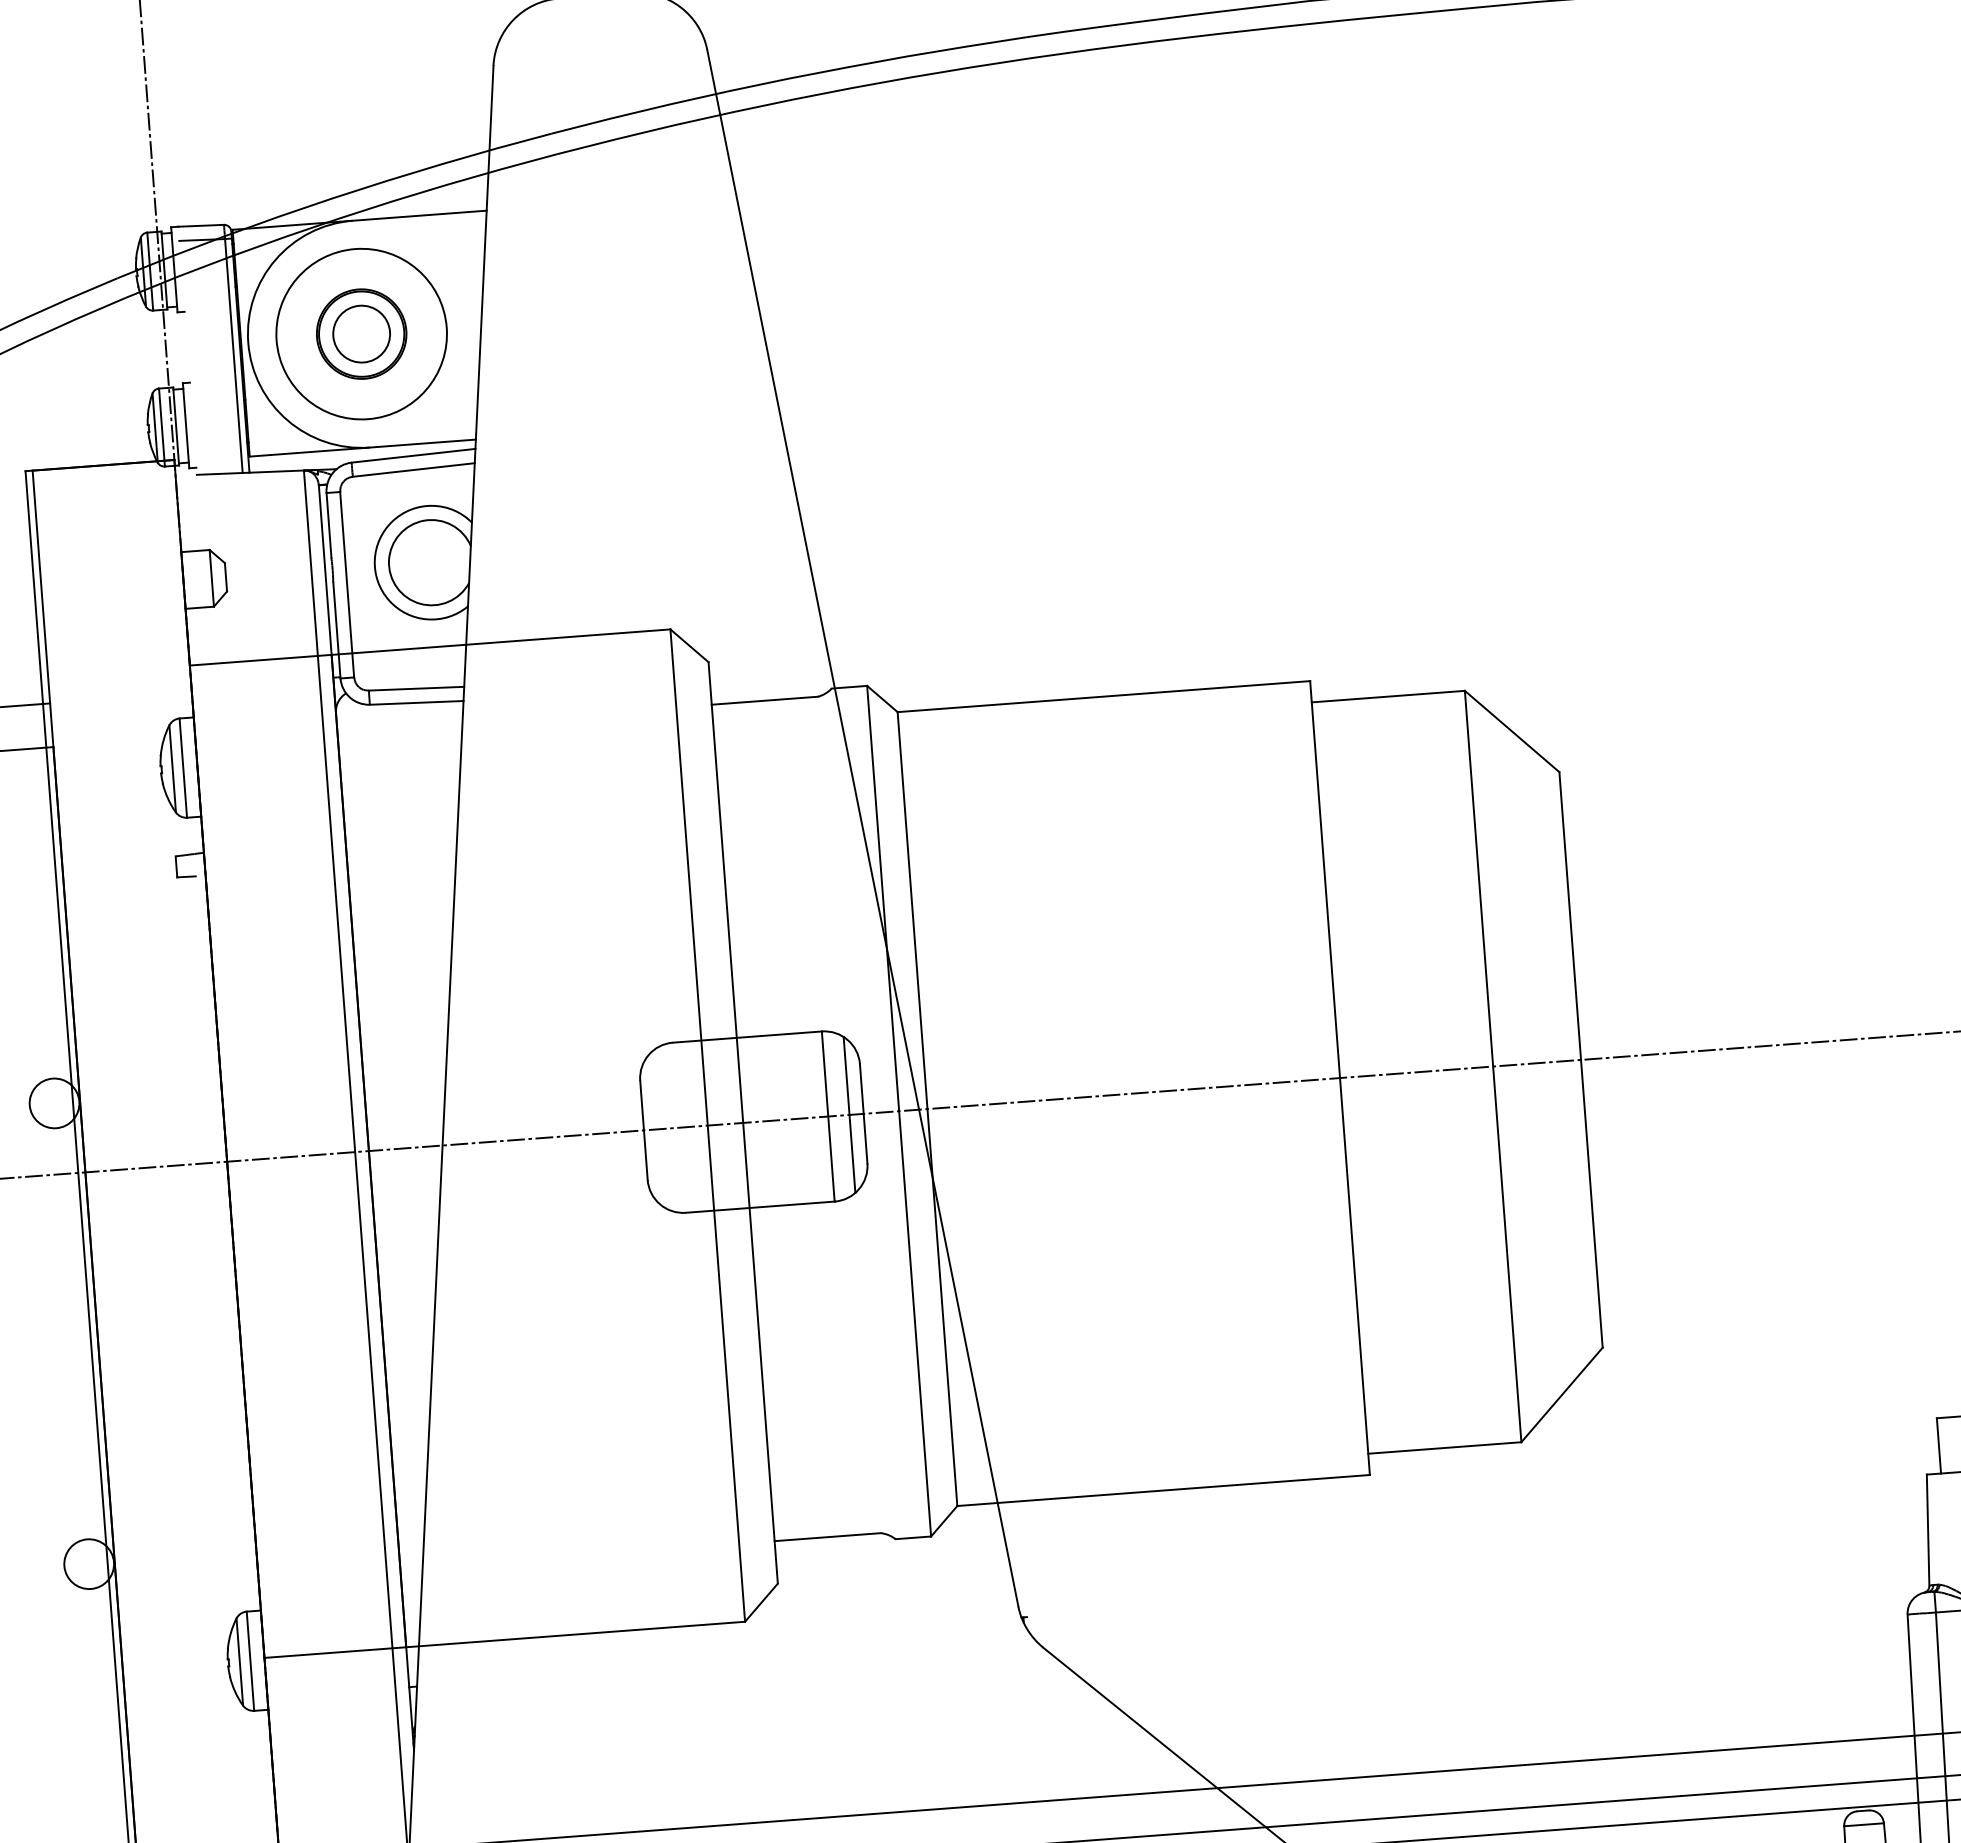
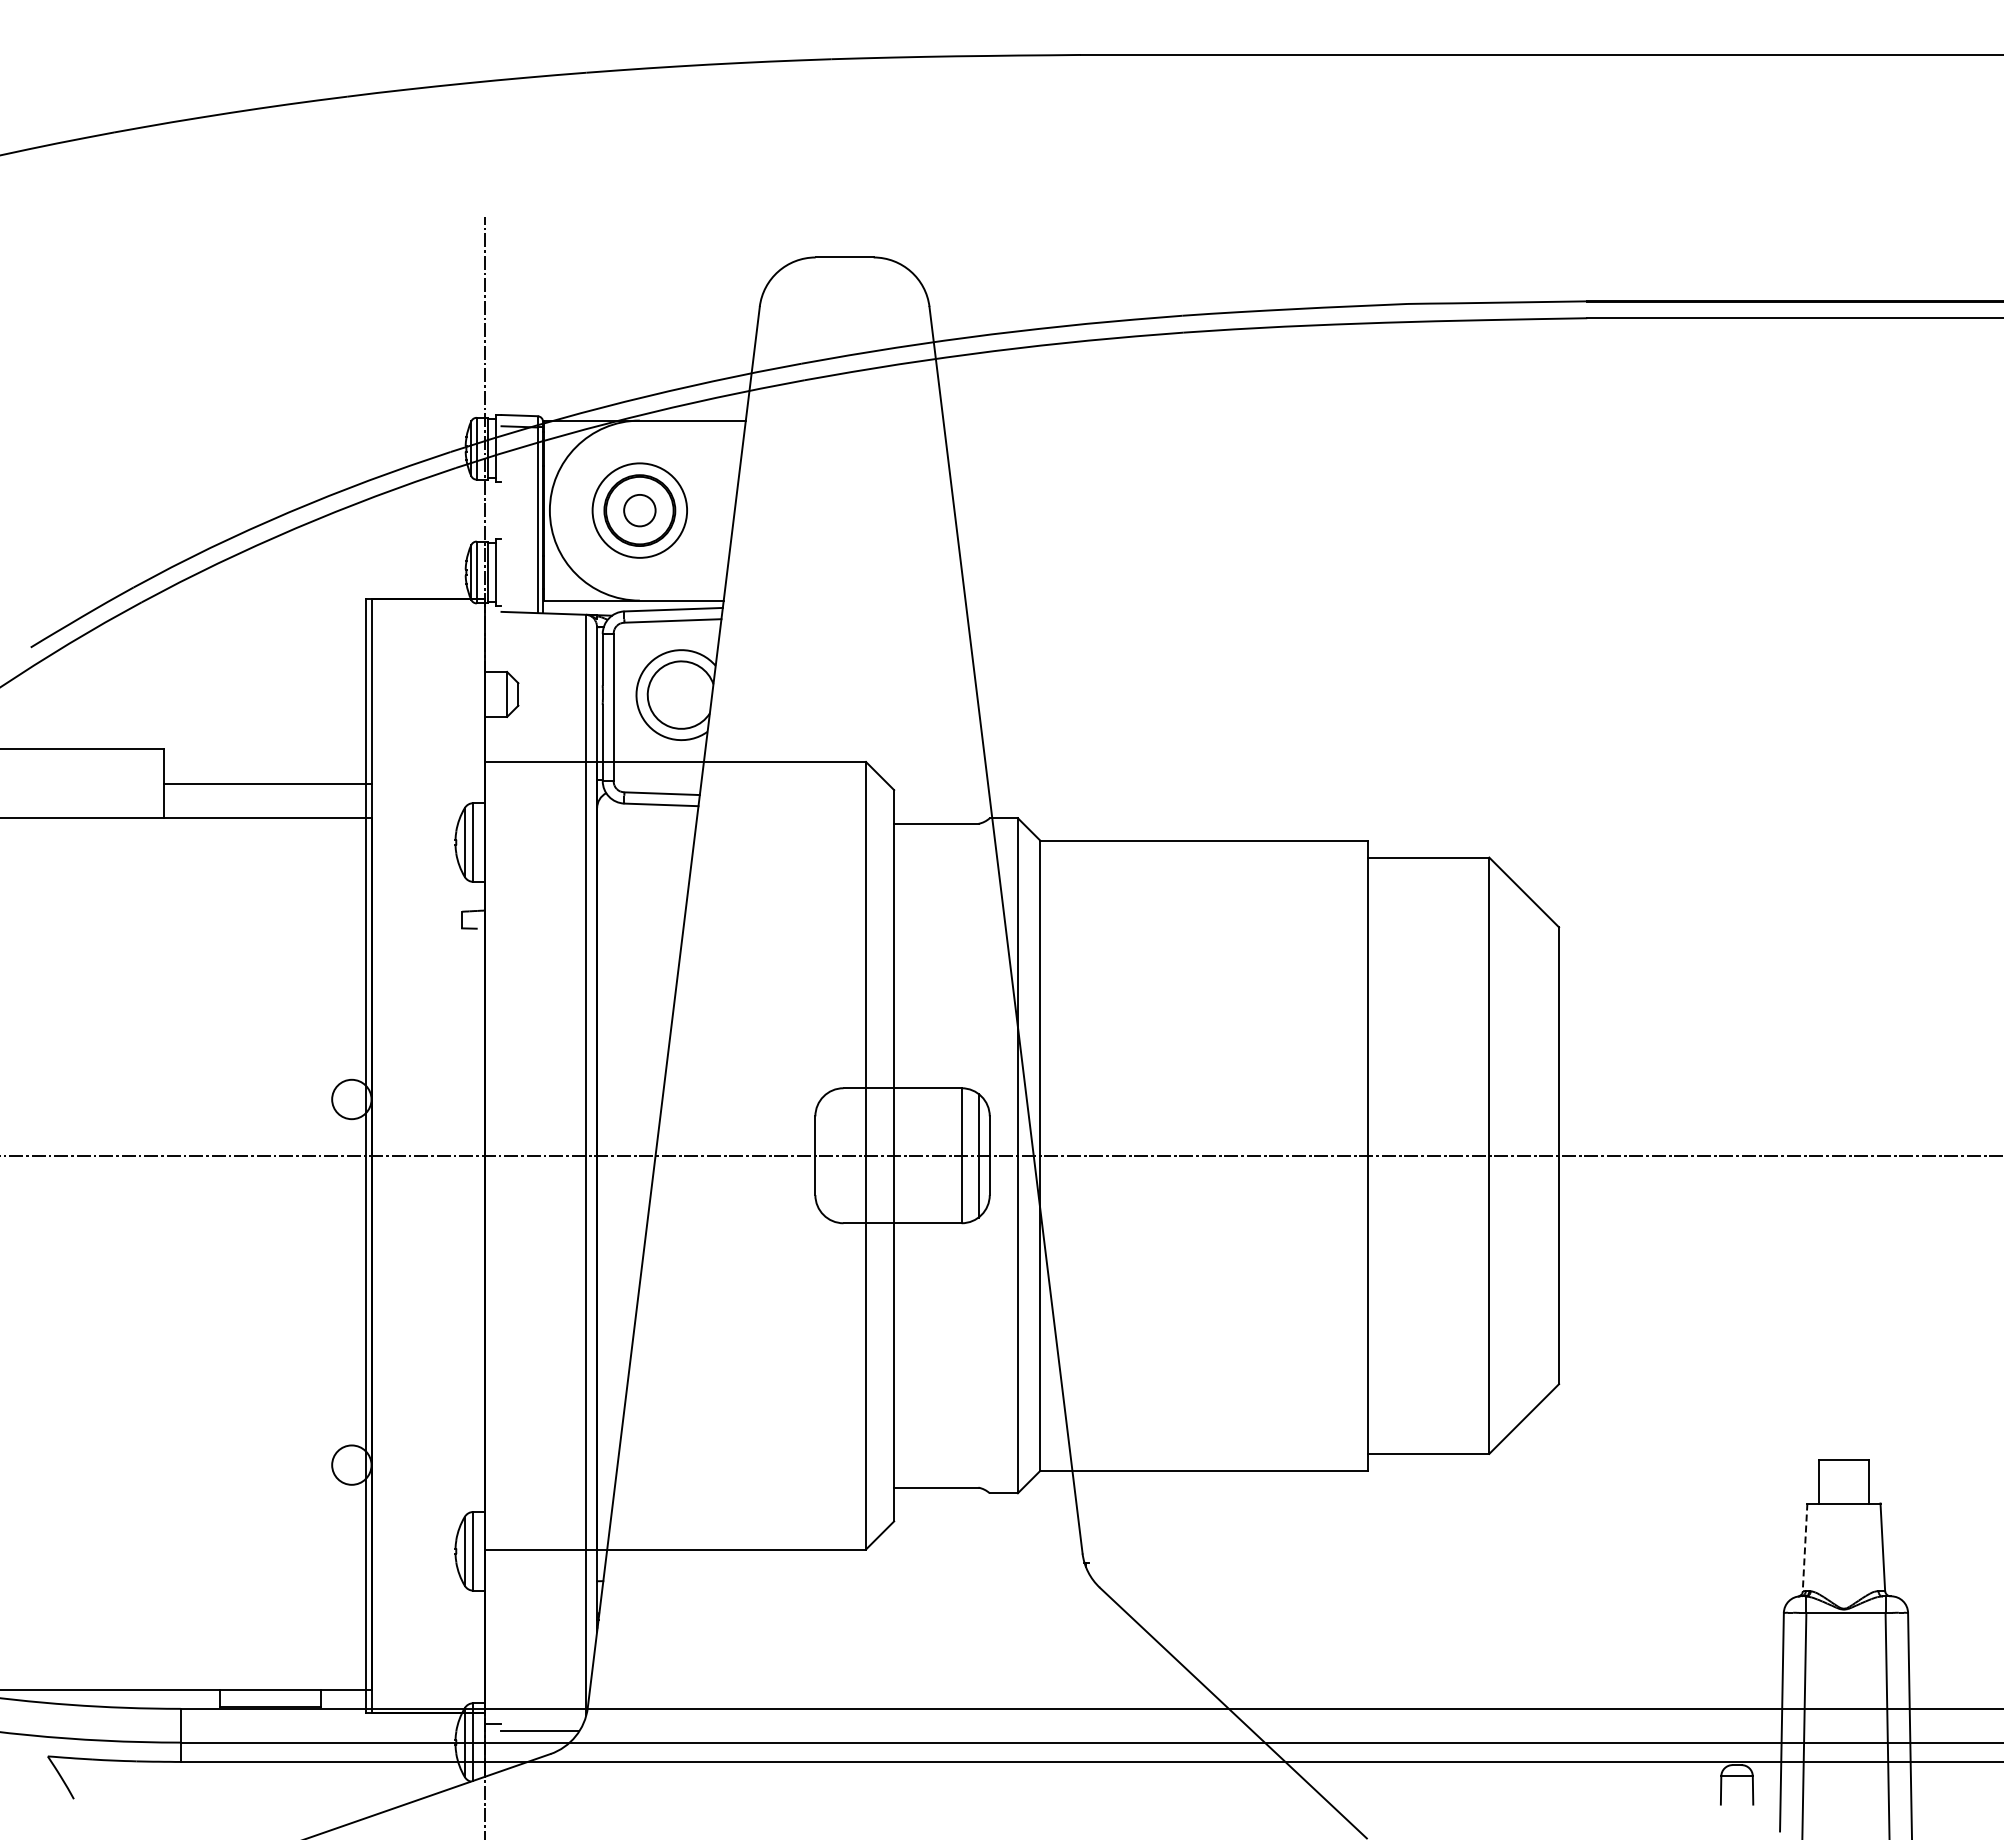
circle: (361, 334) -> (639, 510), size x0.7
circle: (361, 334) -> (639, 510), size x0.7
line: (1928, 1530) -> (1805, 1547), solid -> dashed

